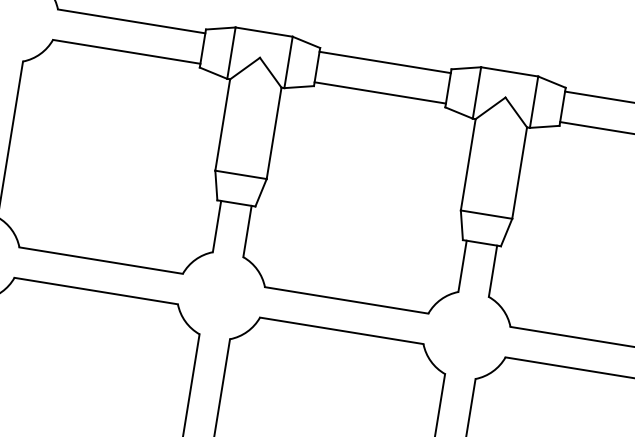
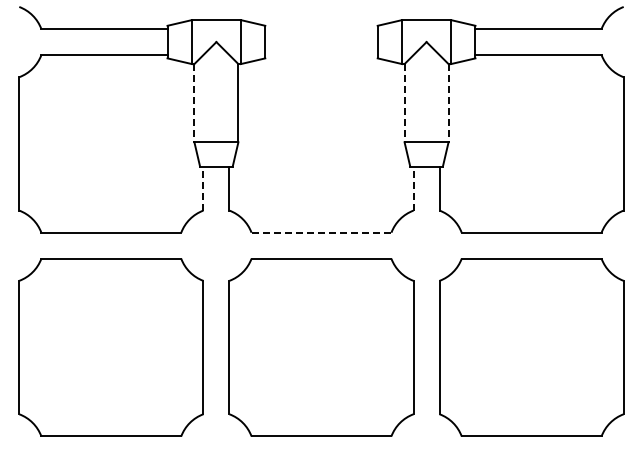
line: (385, 62) -> (321, 29), removed
line: (380, 93) -> (321, 55), removed
line: (222, 125) -> (194, 103), solid -> dashed
line: (468, 165) -> (404, 103), solid -> dashed
line: (519, 173) -> (448, 103), solid -> dashed
line: (217, 226) -> (203, 188), solid -> dashed
line: (462, 266) -> (413, 188), solid -> dashed
line: (346, 300) -> (321, 232), solid -> dashed

